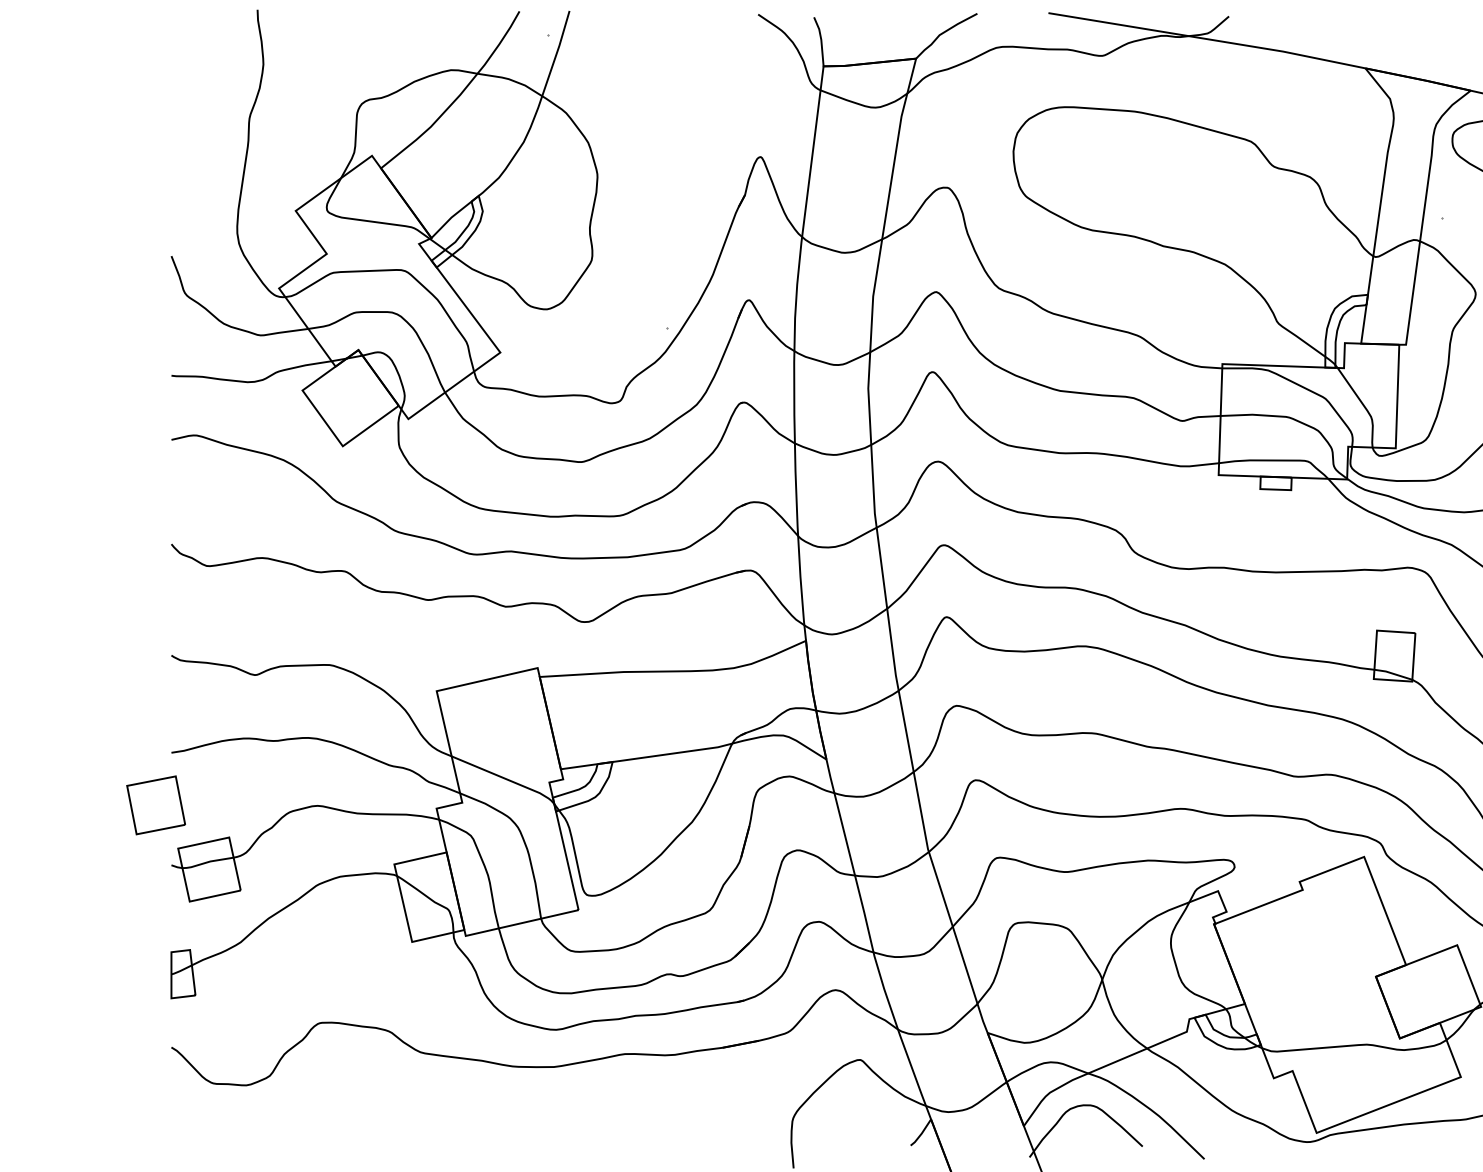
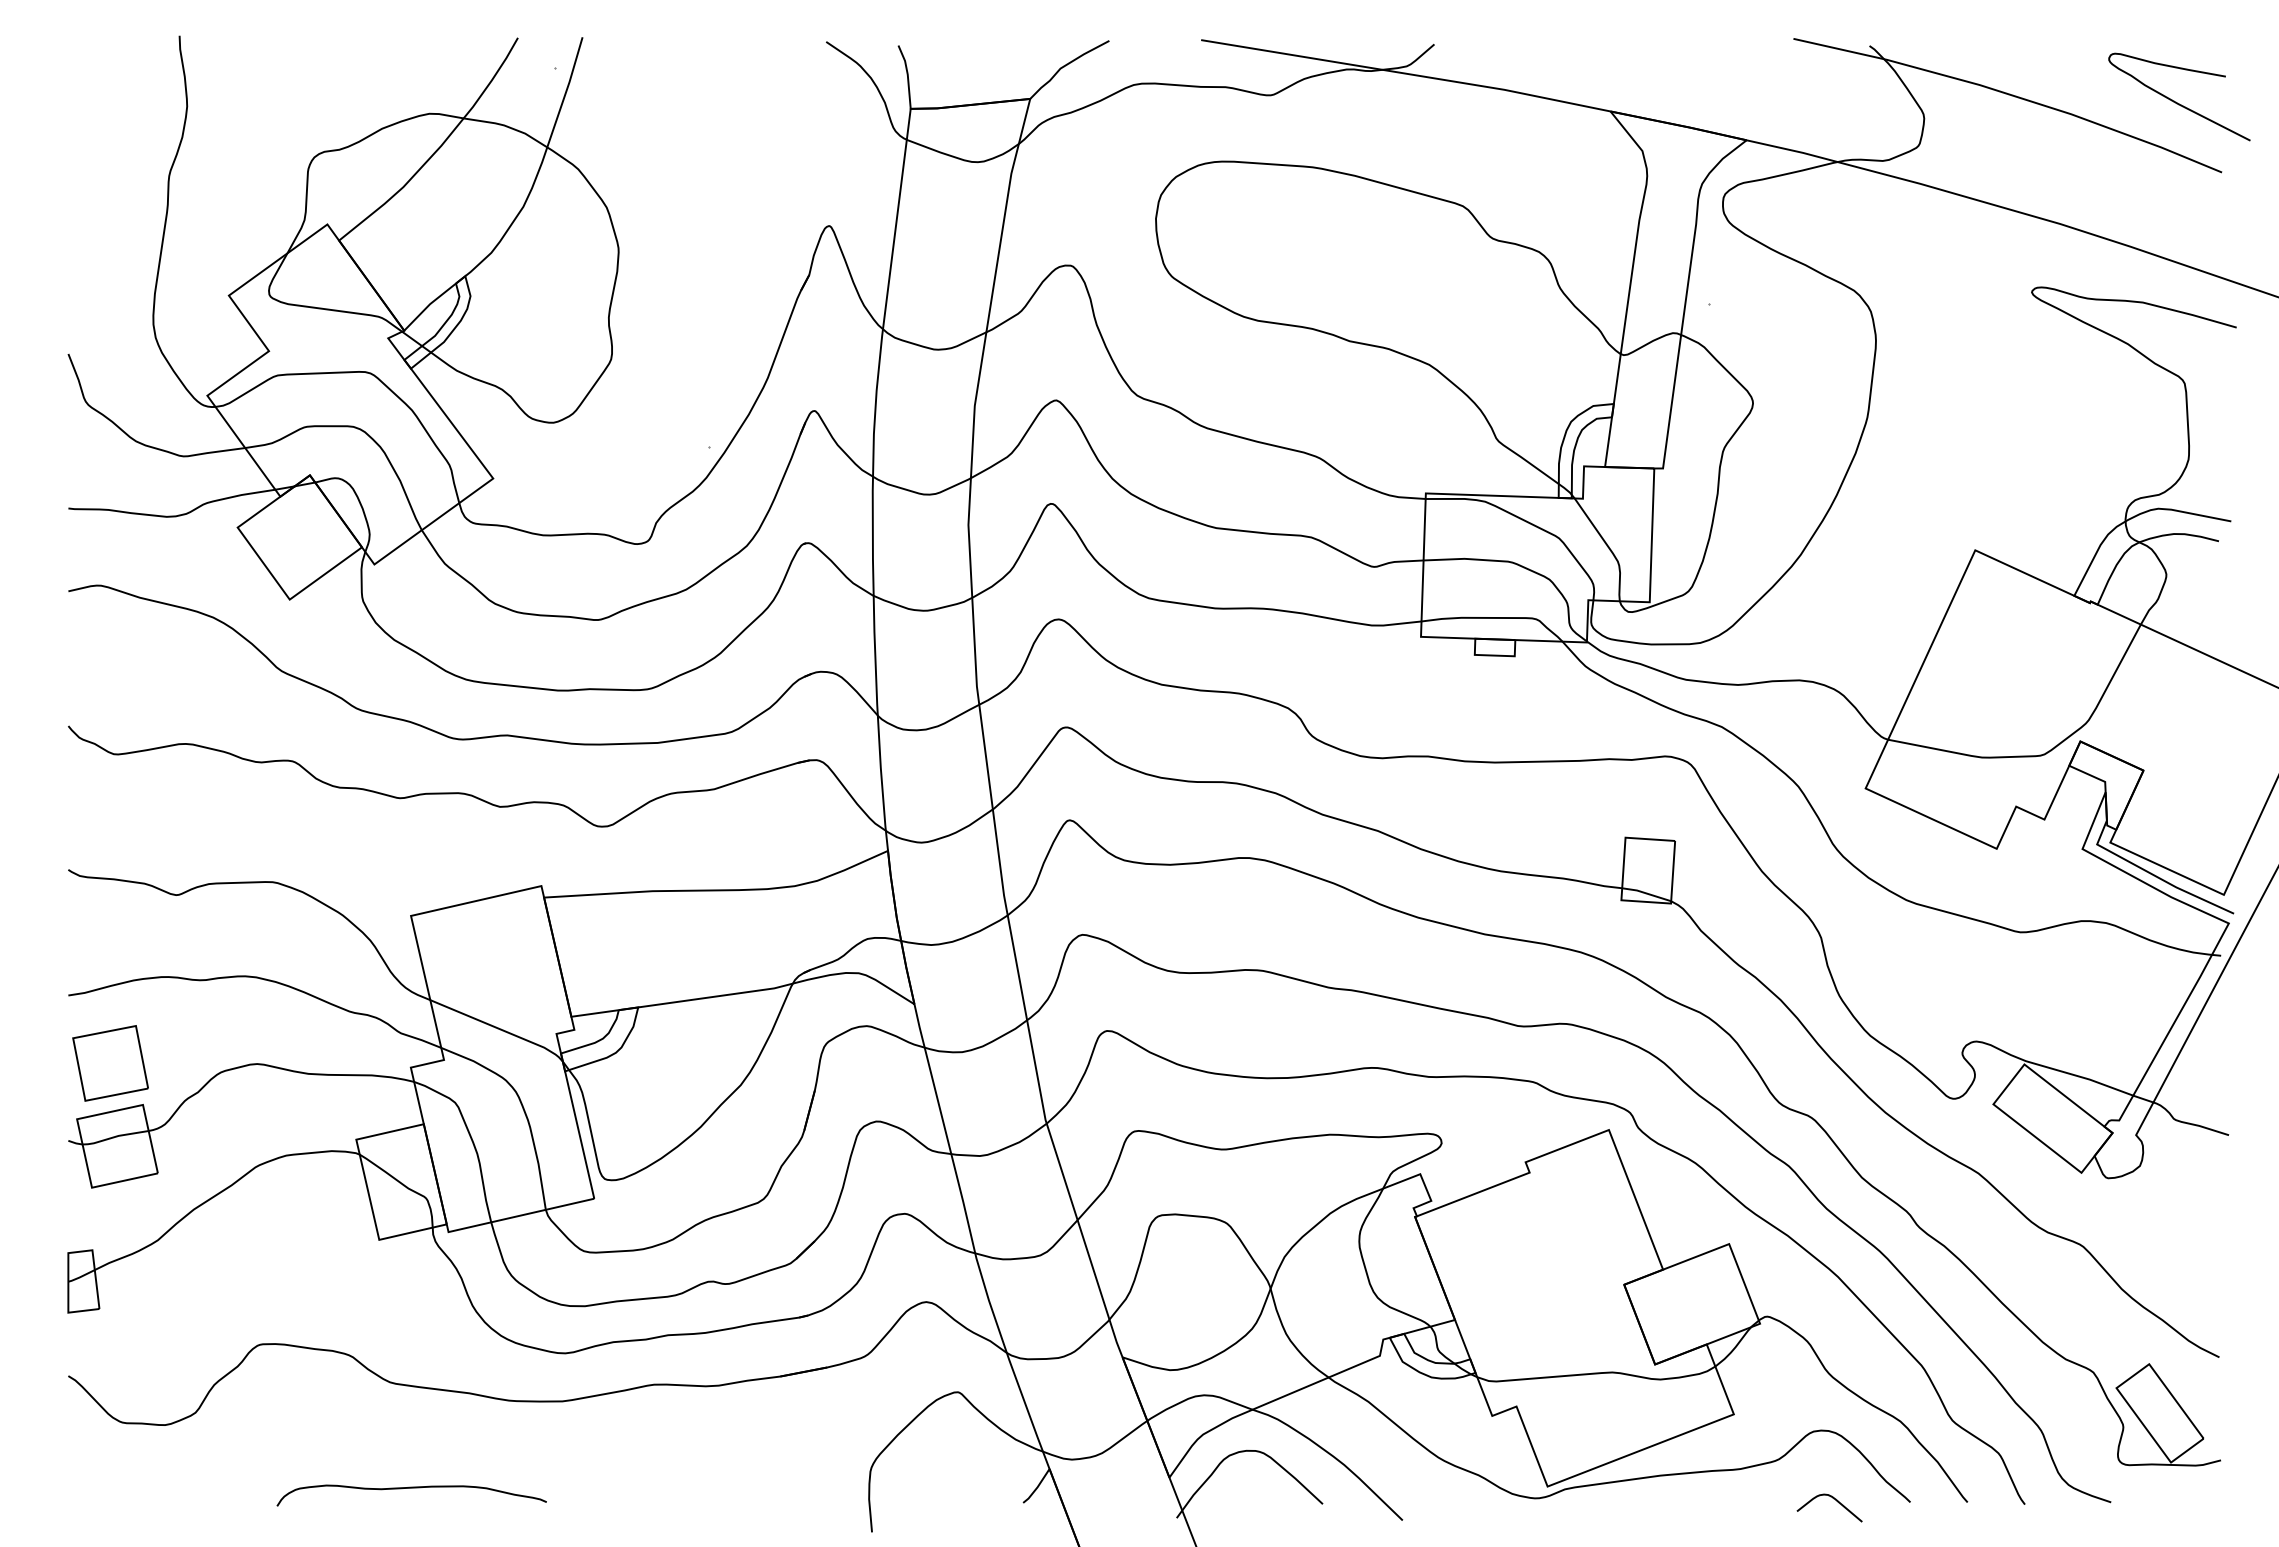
part: (156, 805) -> (110, 1063), moved
curve: (437, 1134) -> (411, 1488), added

